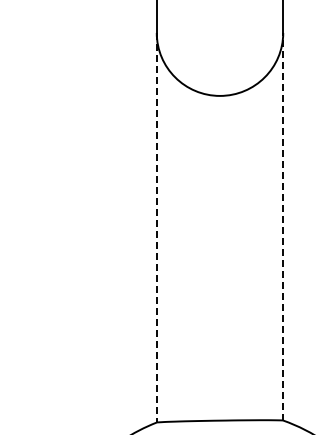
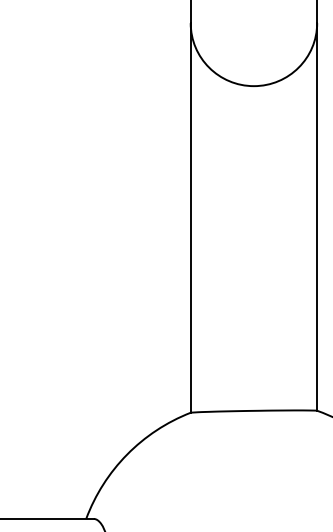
line: (156, 227) -> (190, 217), dashed -> solid
line: (283, 227) -> (317, 217), dashed -> solid

